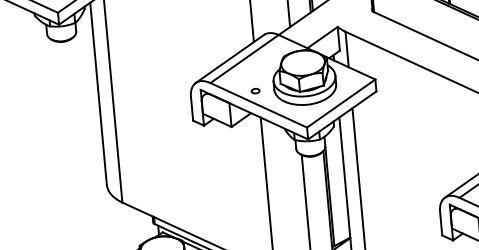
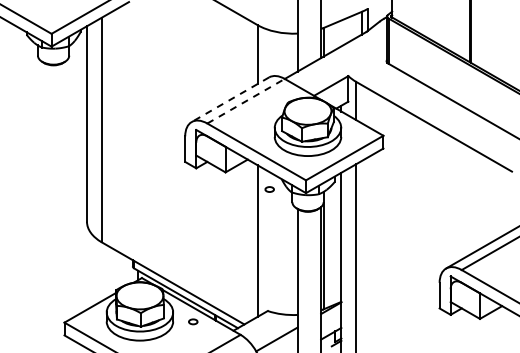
line: (229, 58) -> (230, 99), solid -> dashed
line: (245, 59) -> (246, 101), solid -> dashed
part: (255, 91) -> (269, 189), moved

